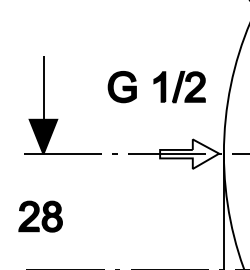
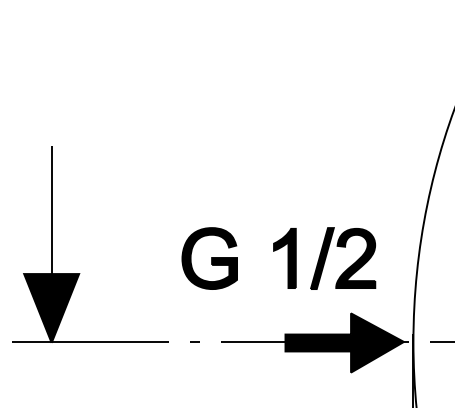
part: (156, 87) -> (278, 259), moved
fill: (189, 153) -> (344, 341), added

